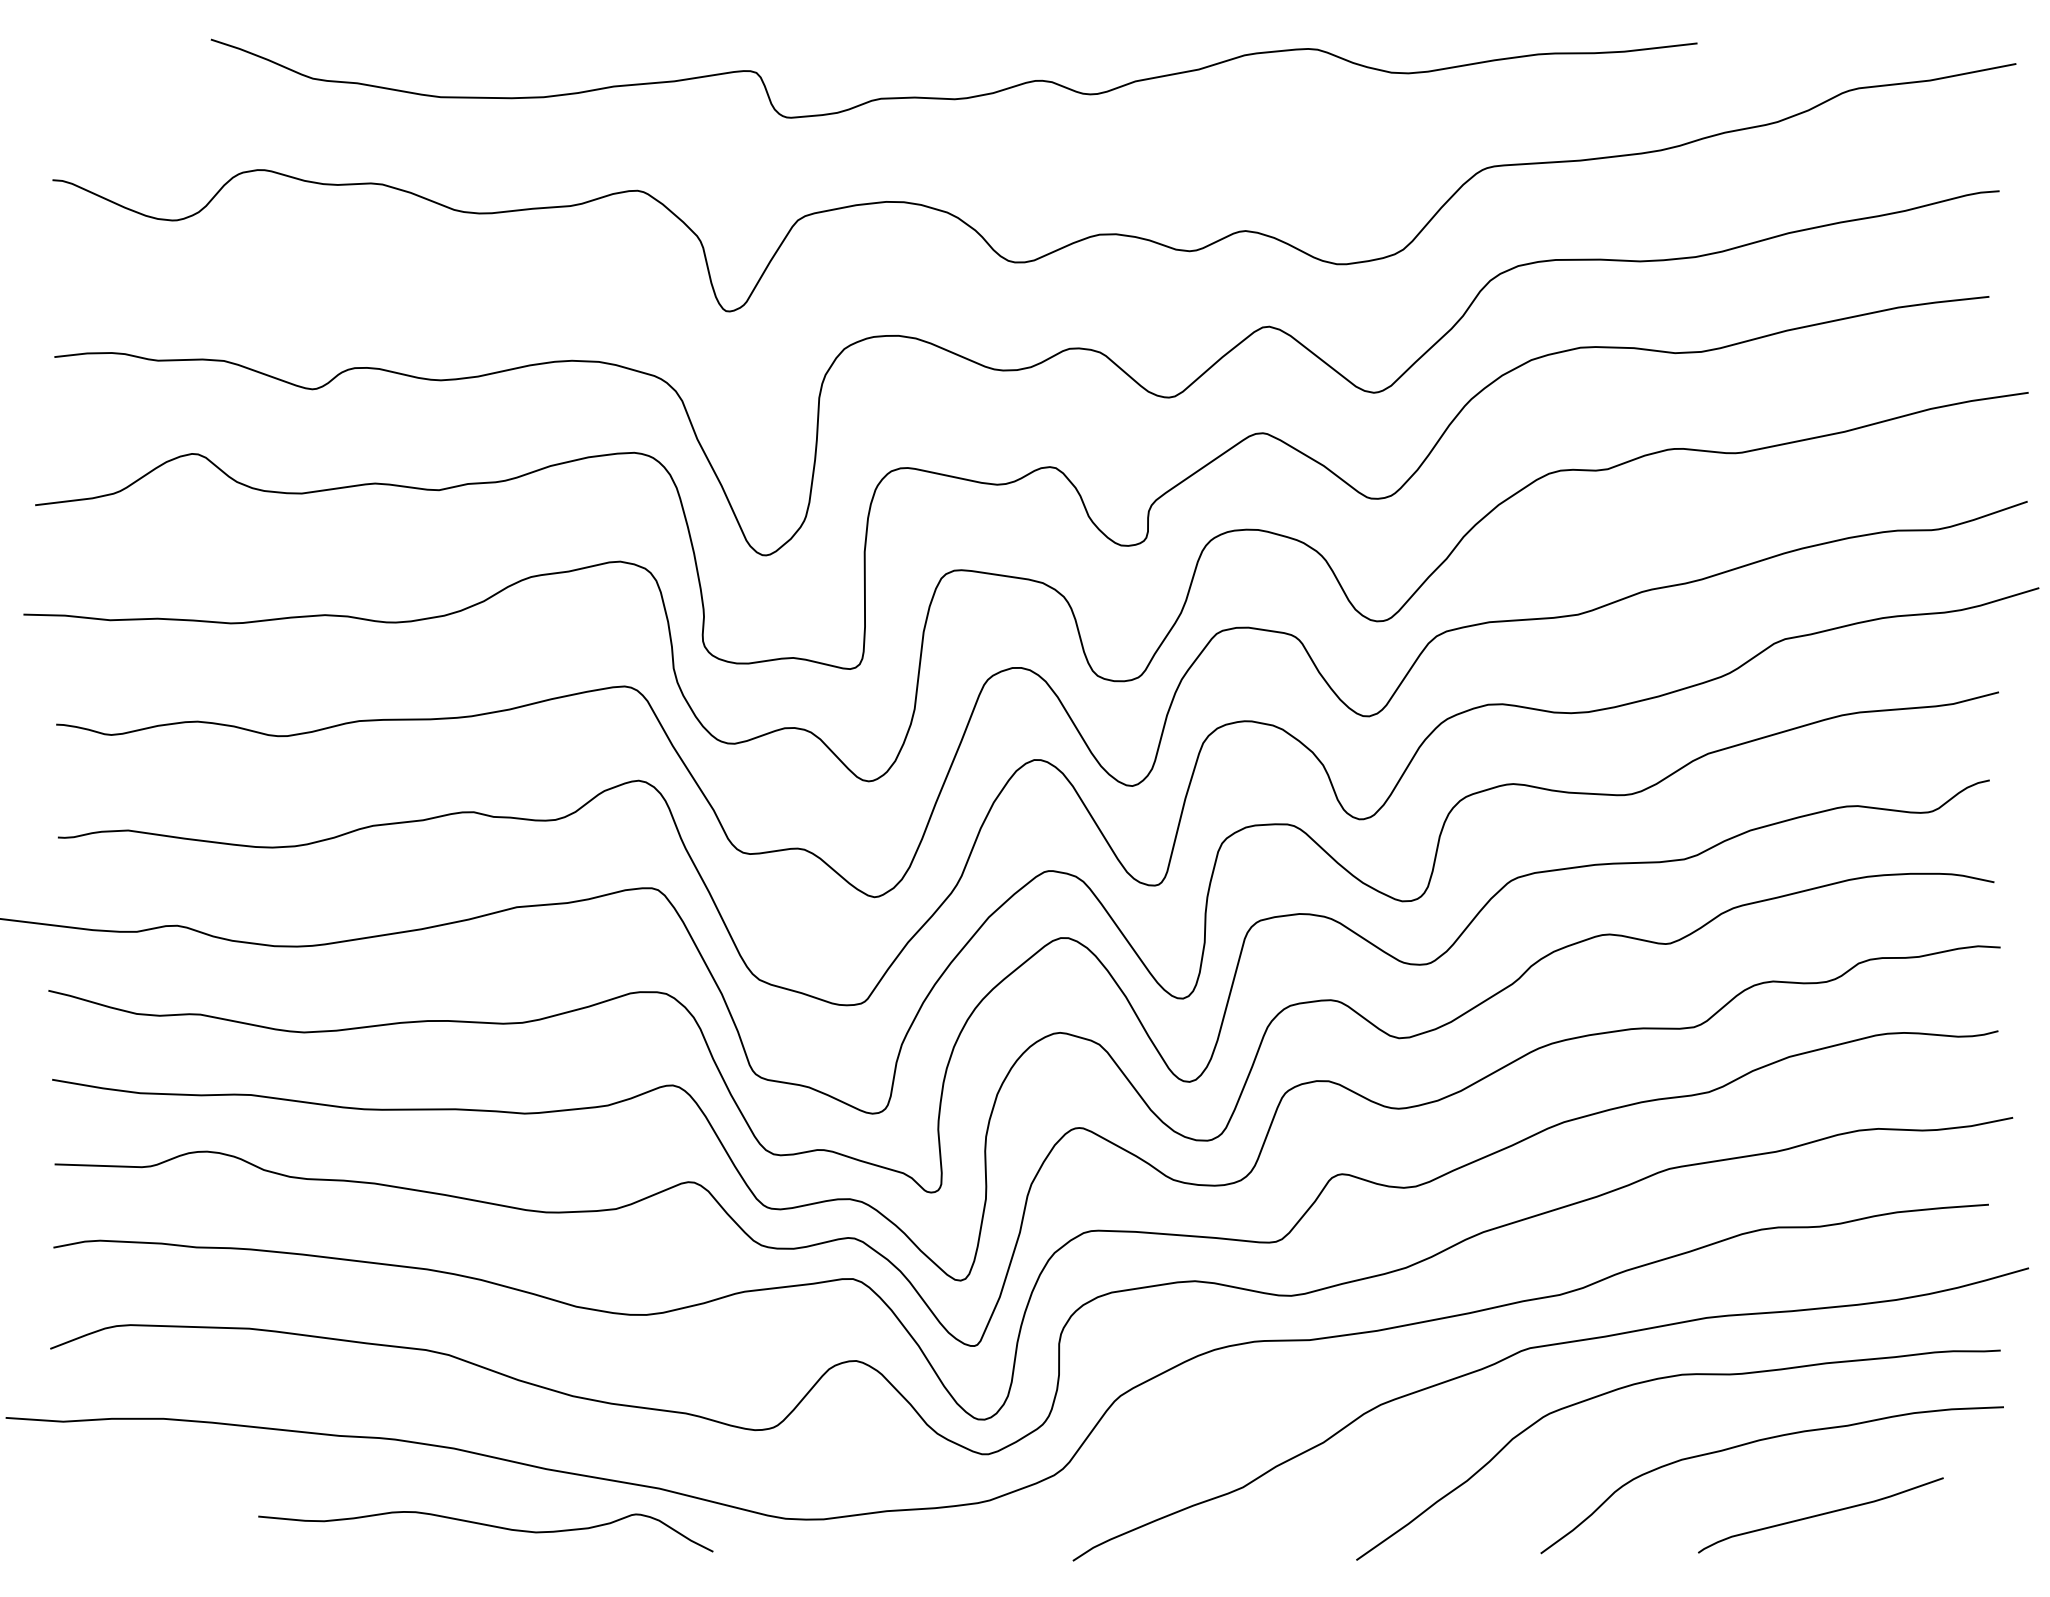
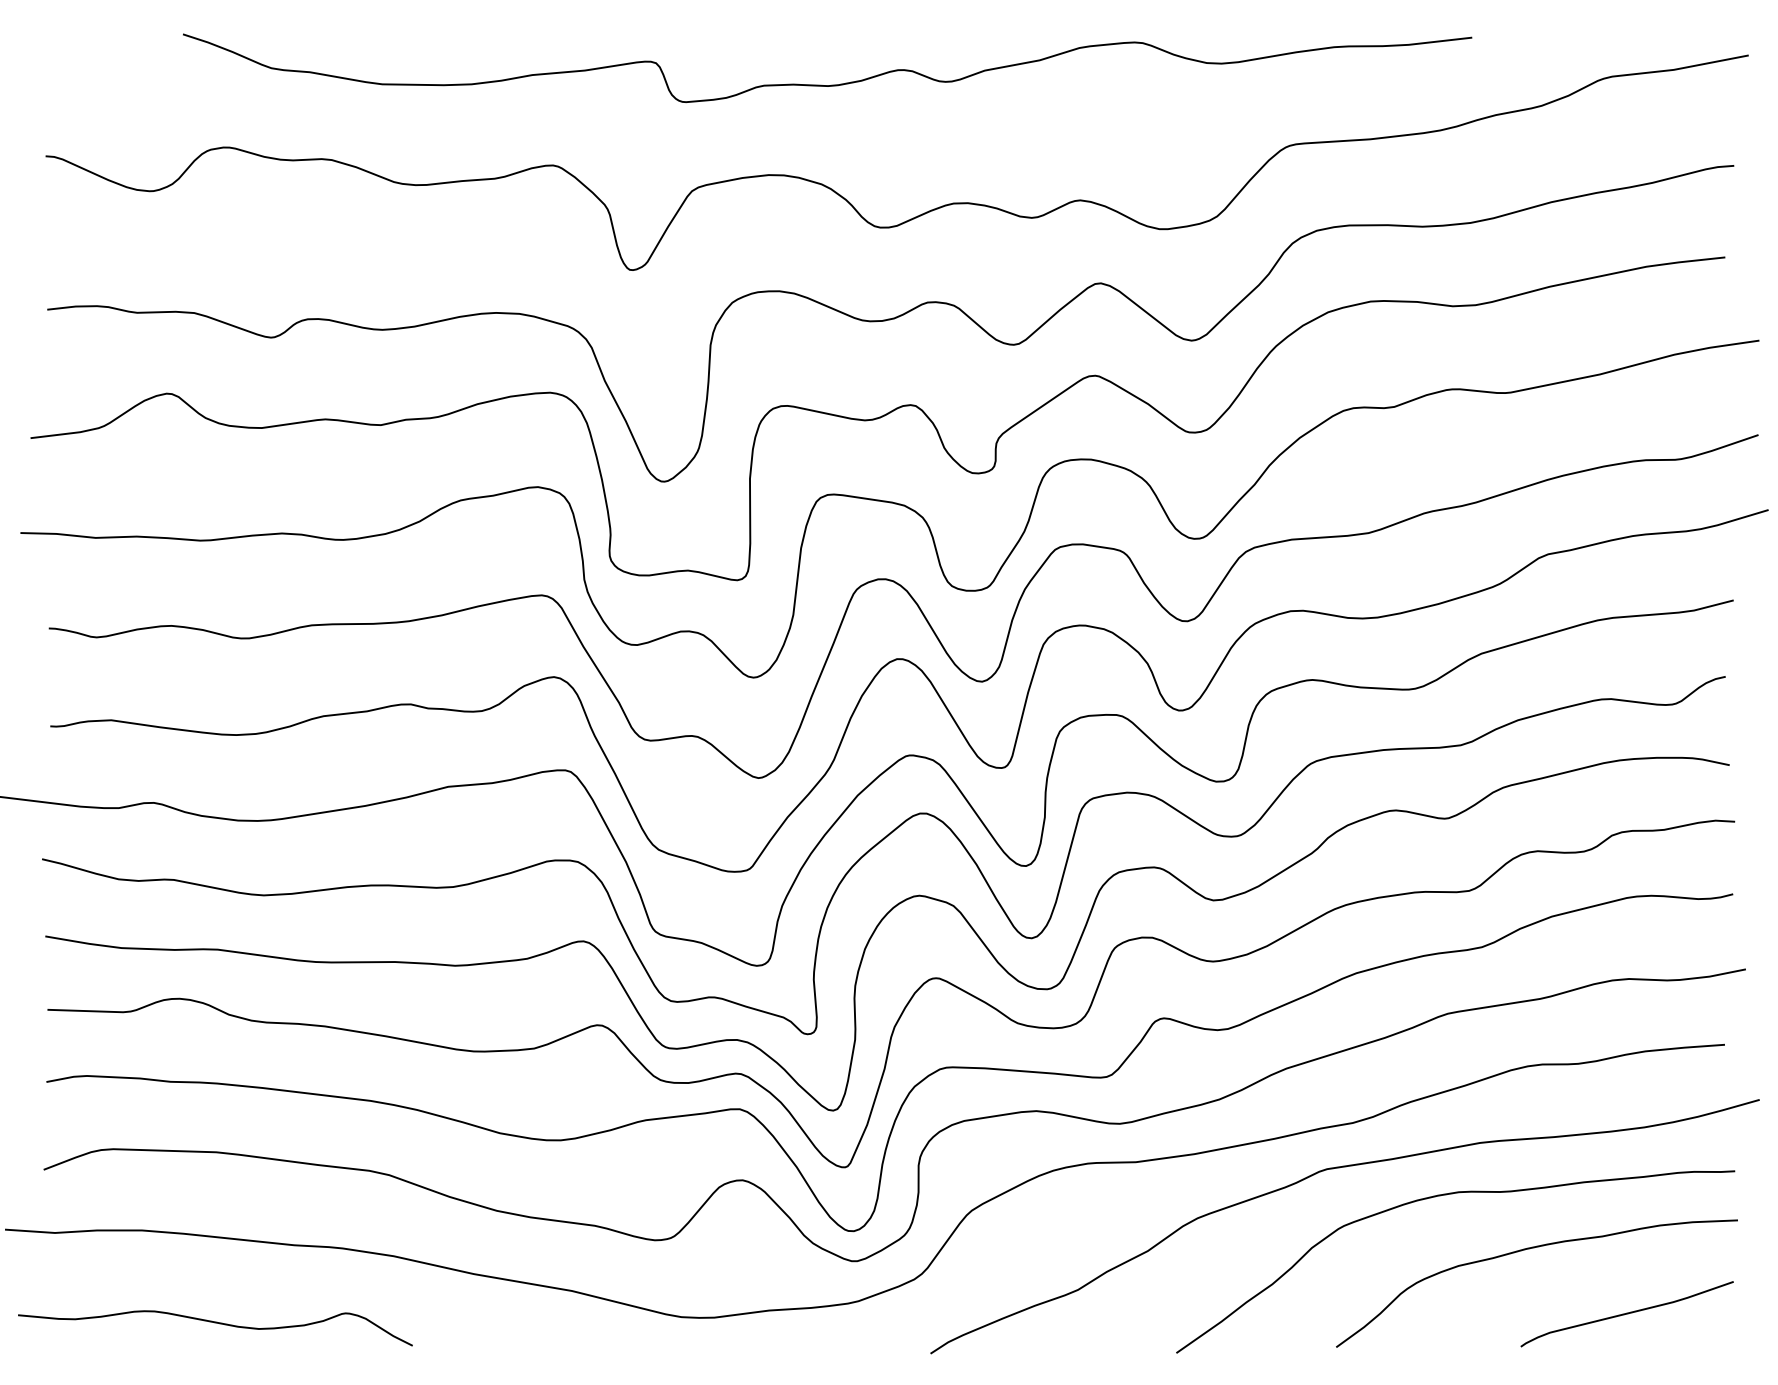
curve: (1820, 1515) -> (1626, 1314), moved
curve: (485, 1526) -> (215, 1323), moved

